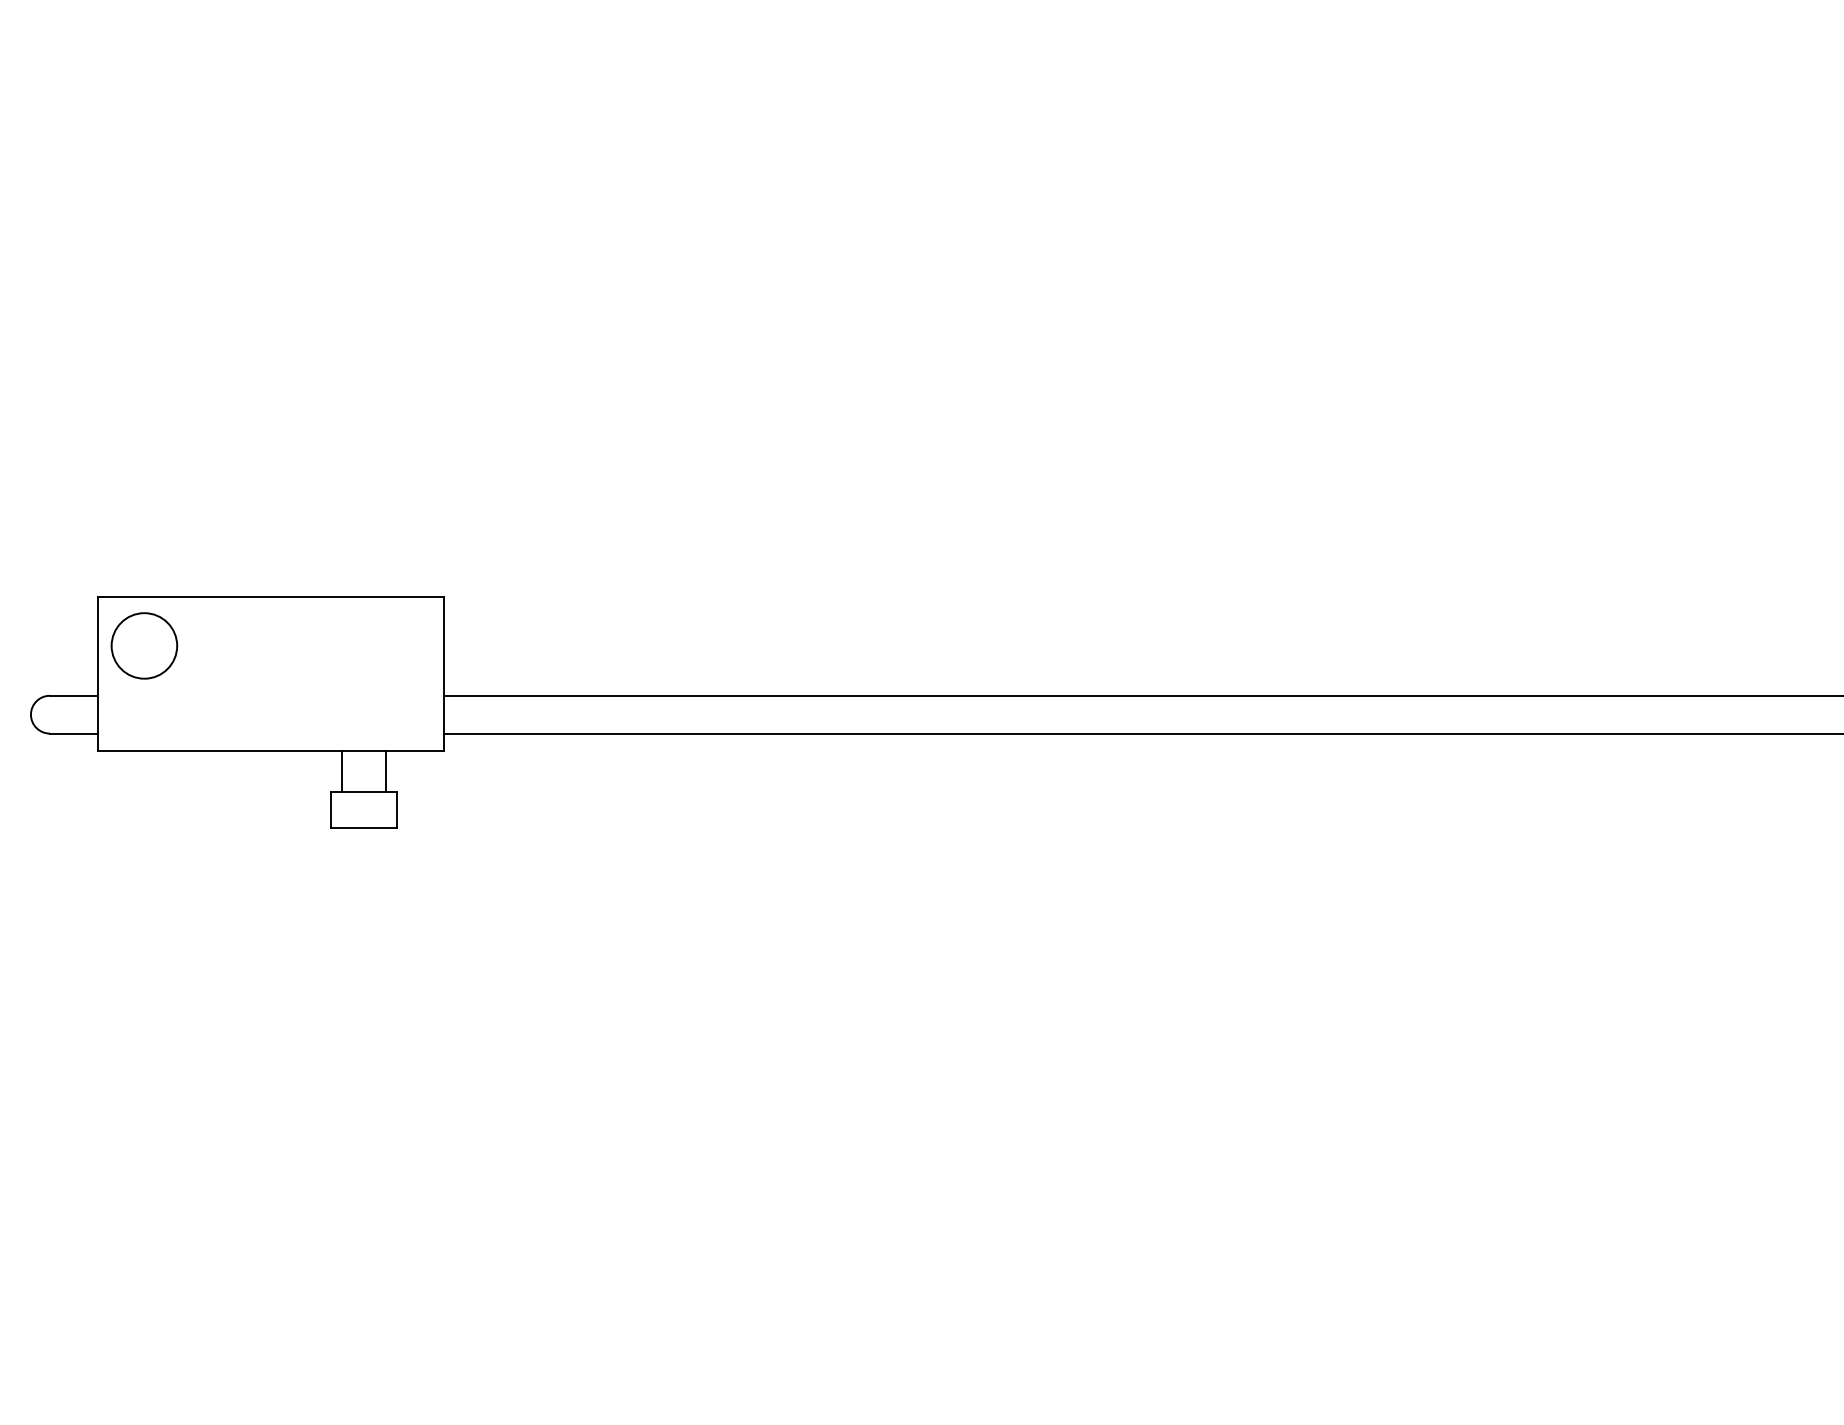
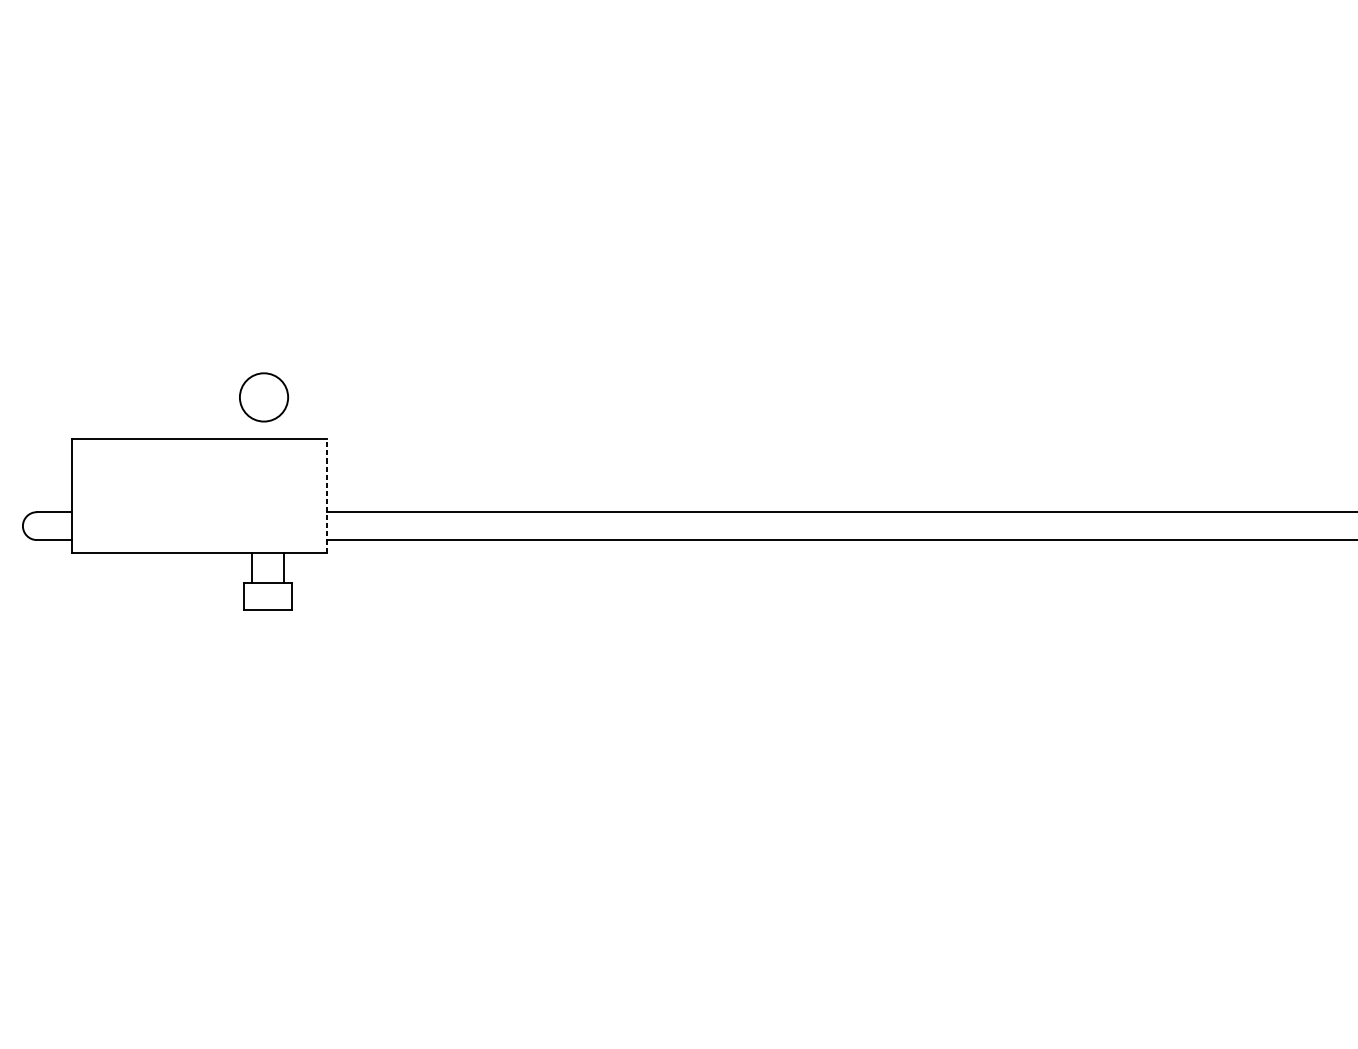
circle: (144, 645) -> (264, 397), moved
line: (444, 673) -> (327, 495), solid -> dashed

